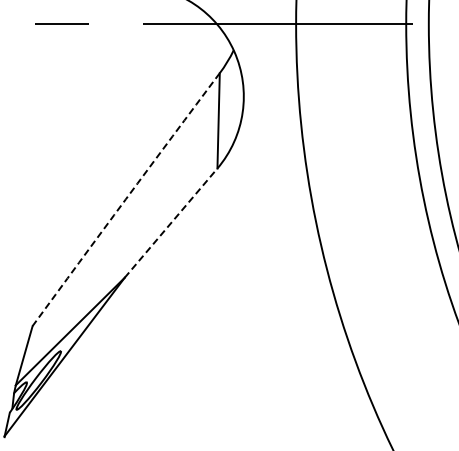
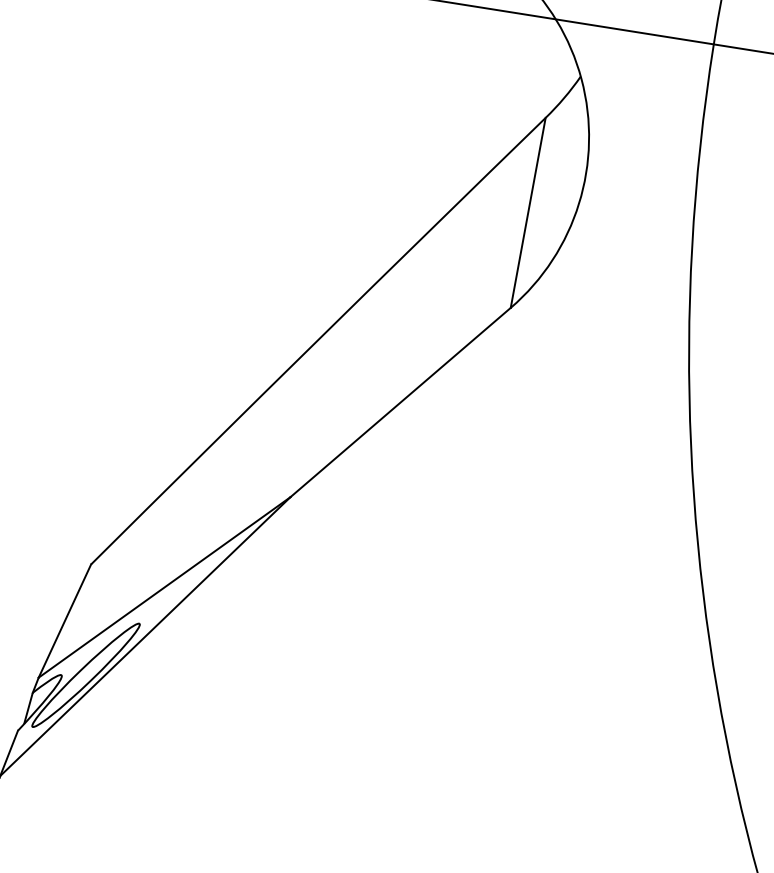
arc: (125, 199) -> (316, 340), dashed -> solid
line: (171, 223) -> (401, 403), dashed -> solid

